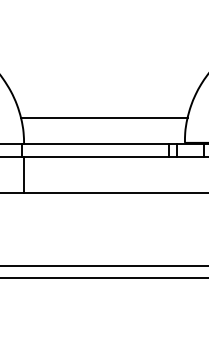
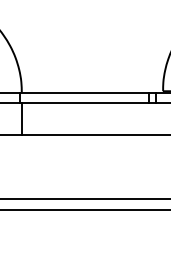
line: (103, 117) -> (91, 68), removed

